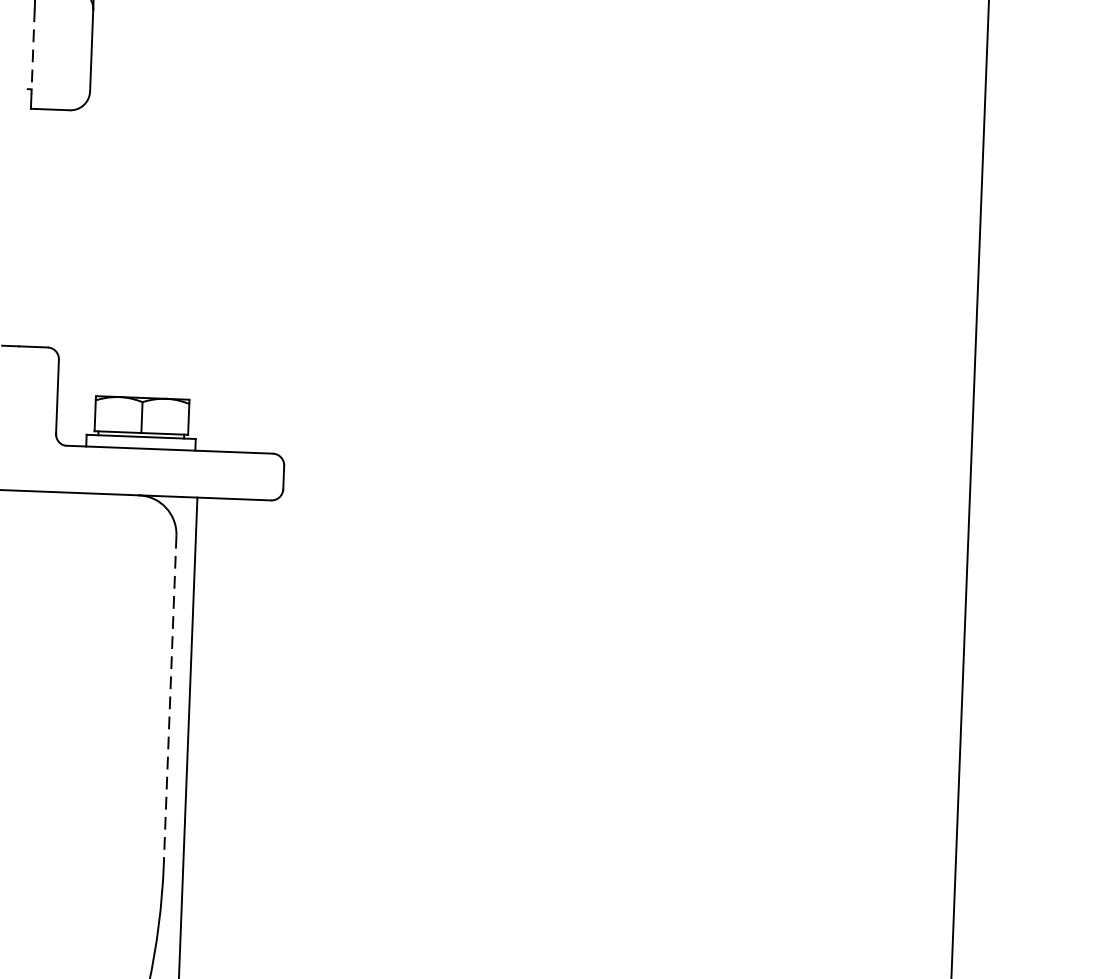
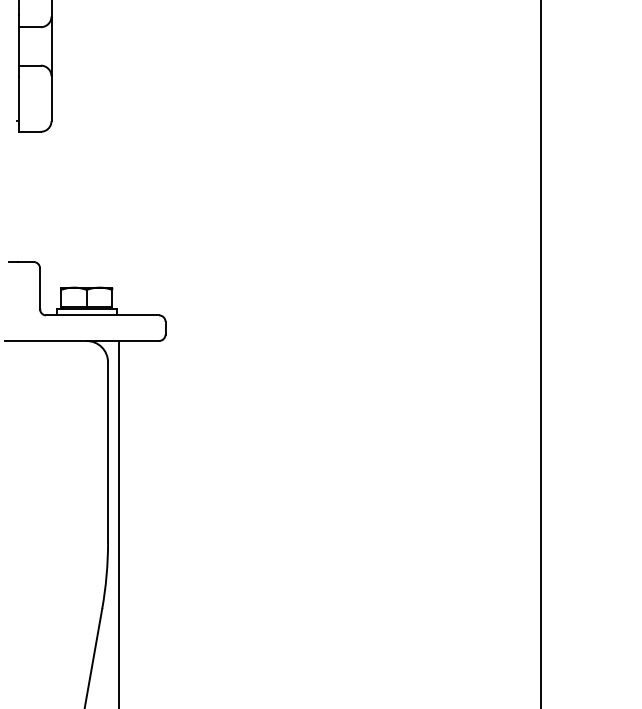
line: (33, 53) -> (19, 101), dashed -> solid
line: (170, 700) -> (108, 452), dashed -> solid

